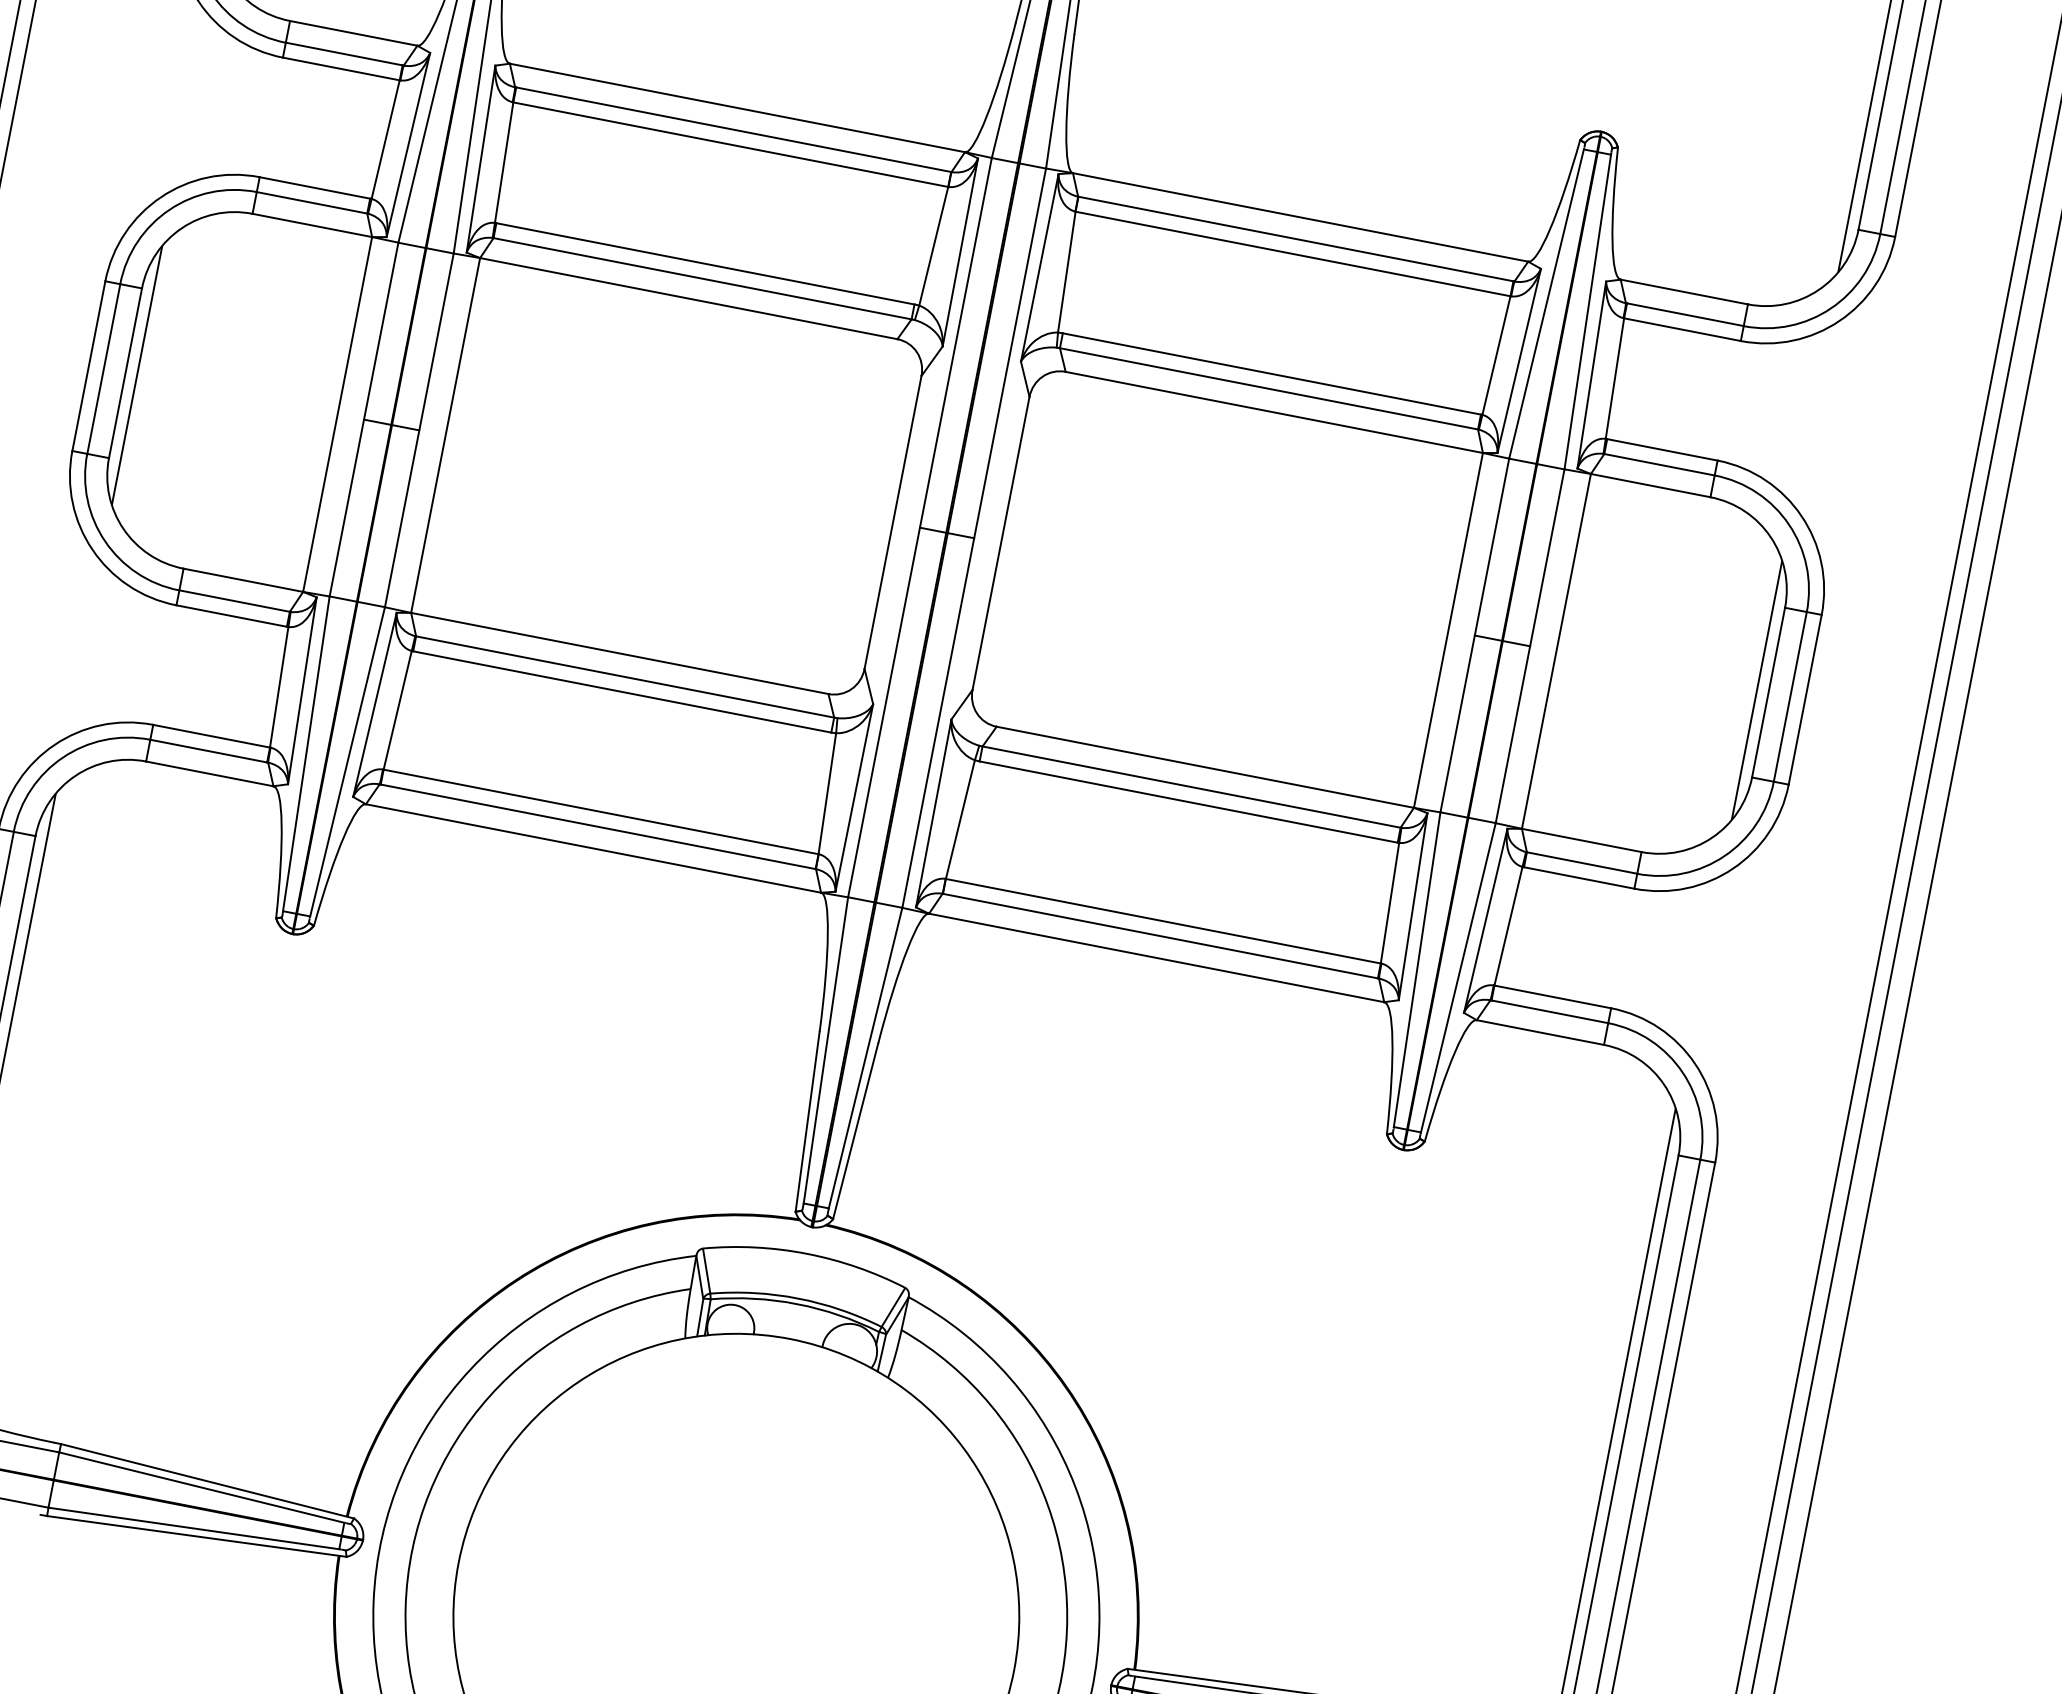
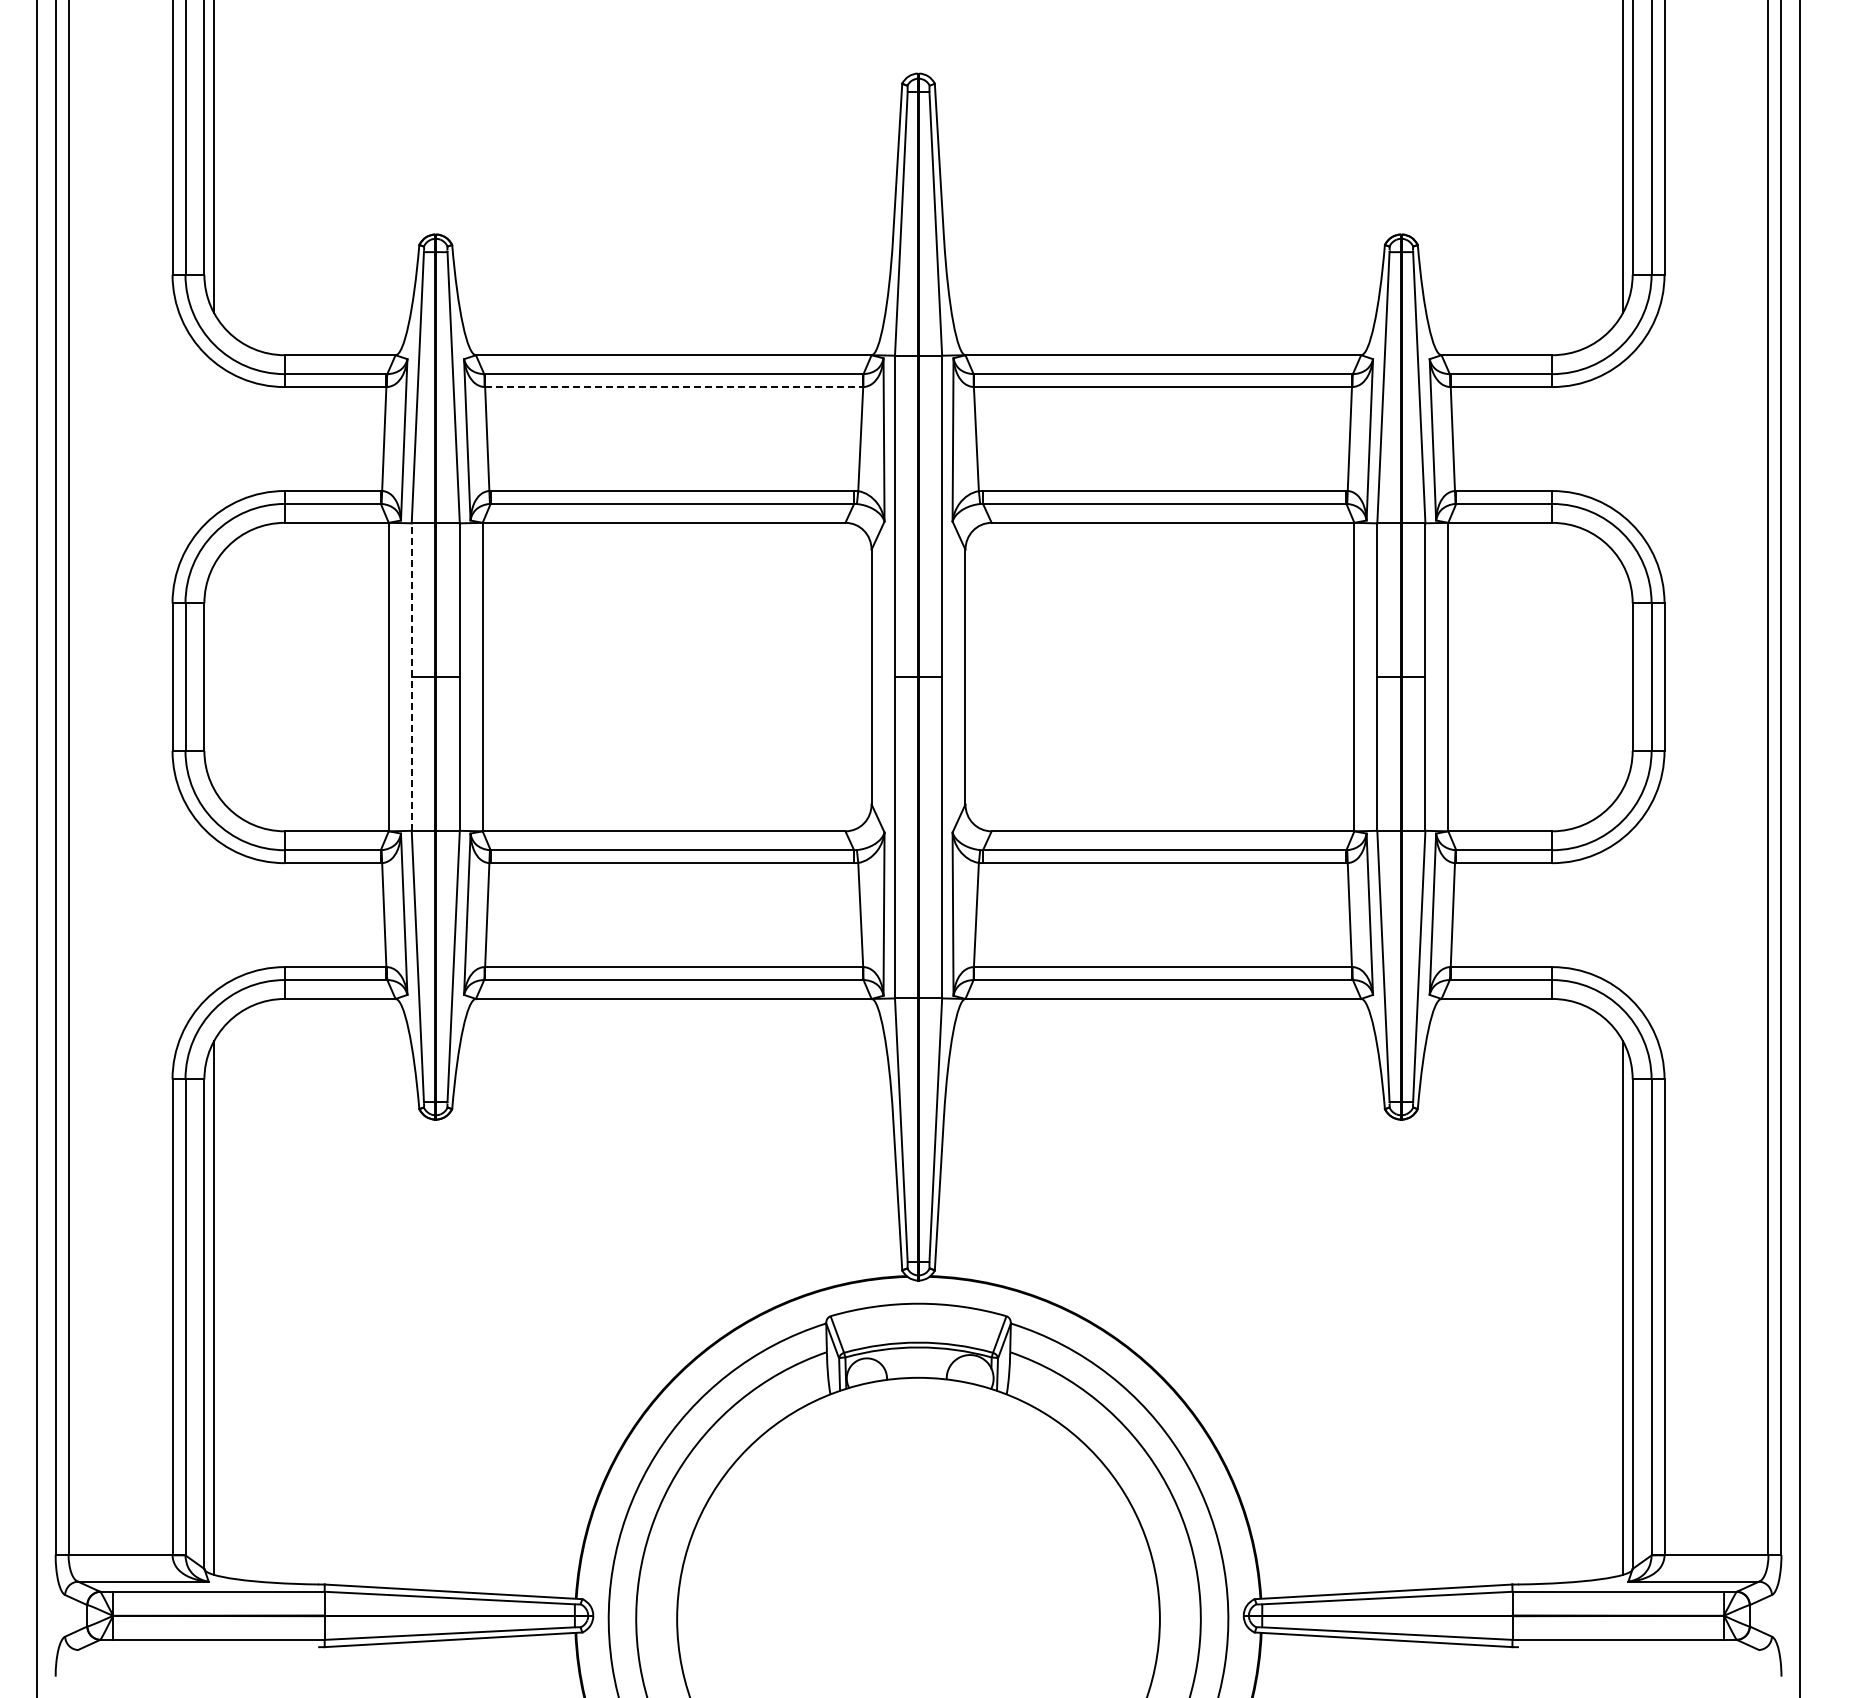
line: (731, 145) -> (674, 387), solid -> dashed
line: (137, 375) -> (214, 677), removed
line: (363, 420) -> (411, 677), solid -> dashed
line: (1756, 690) -> (1622, 677), removed

